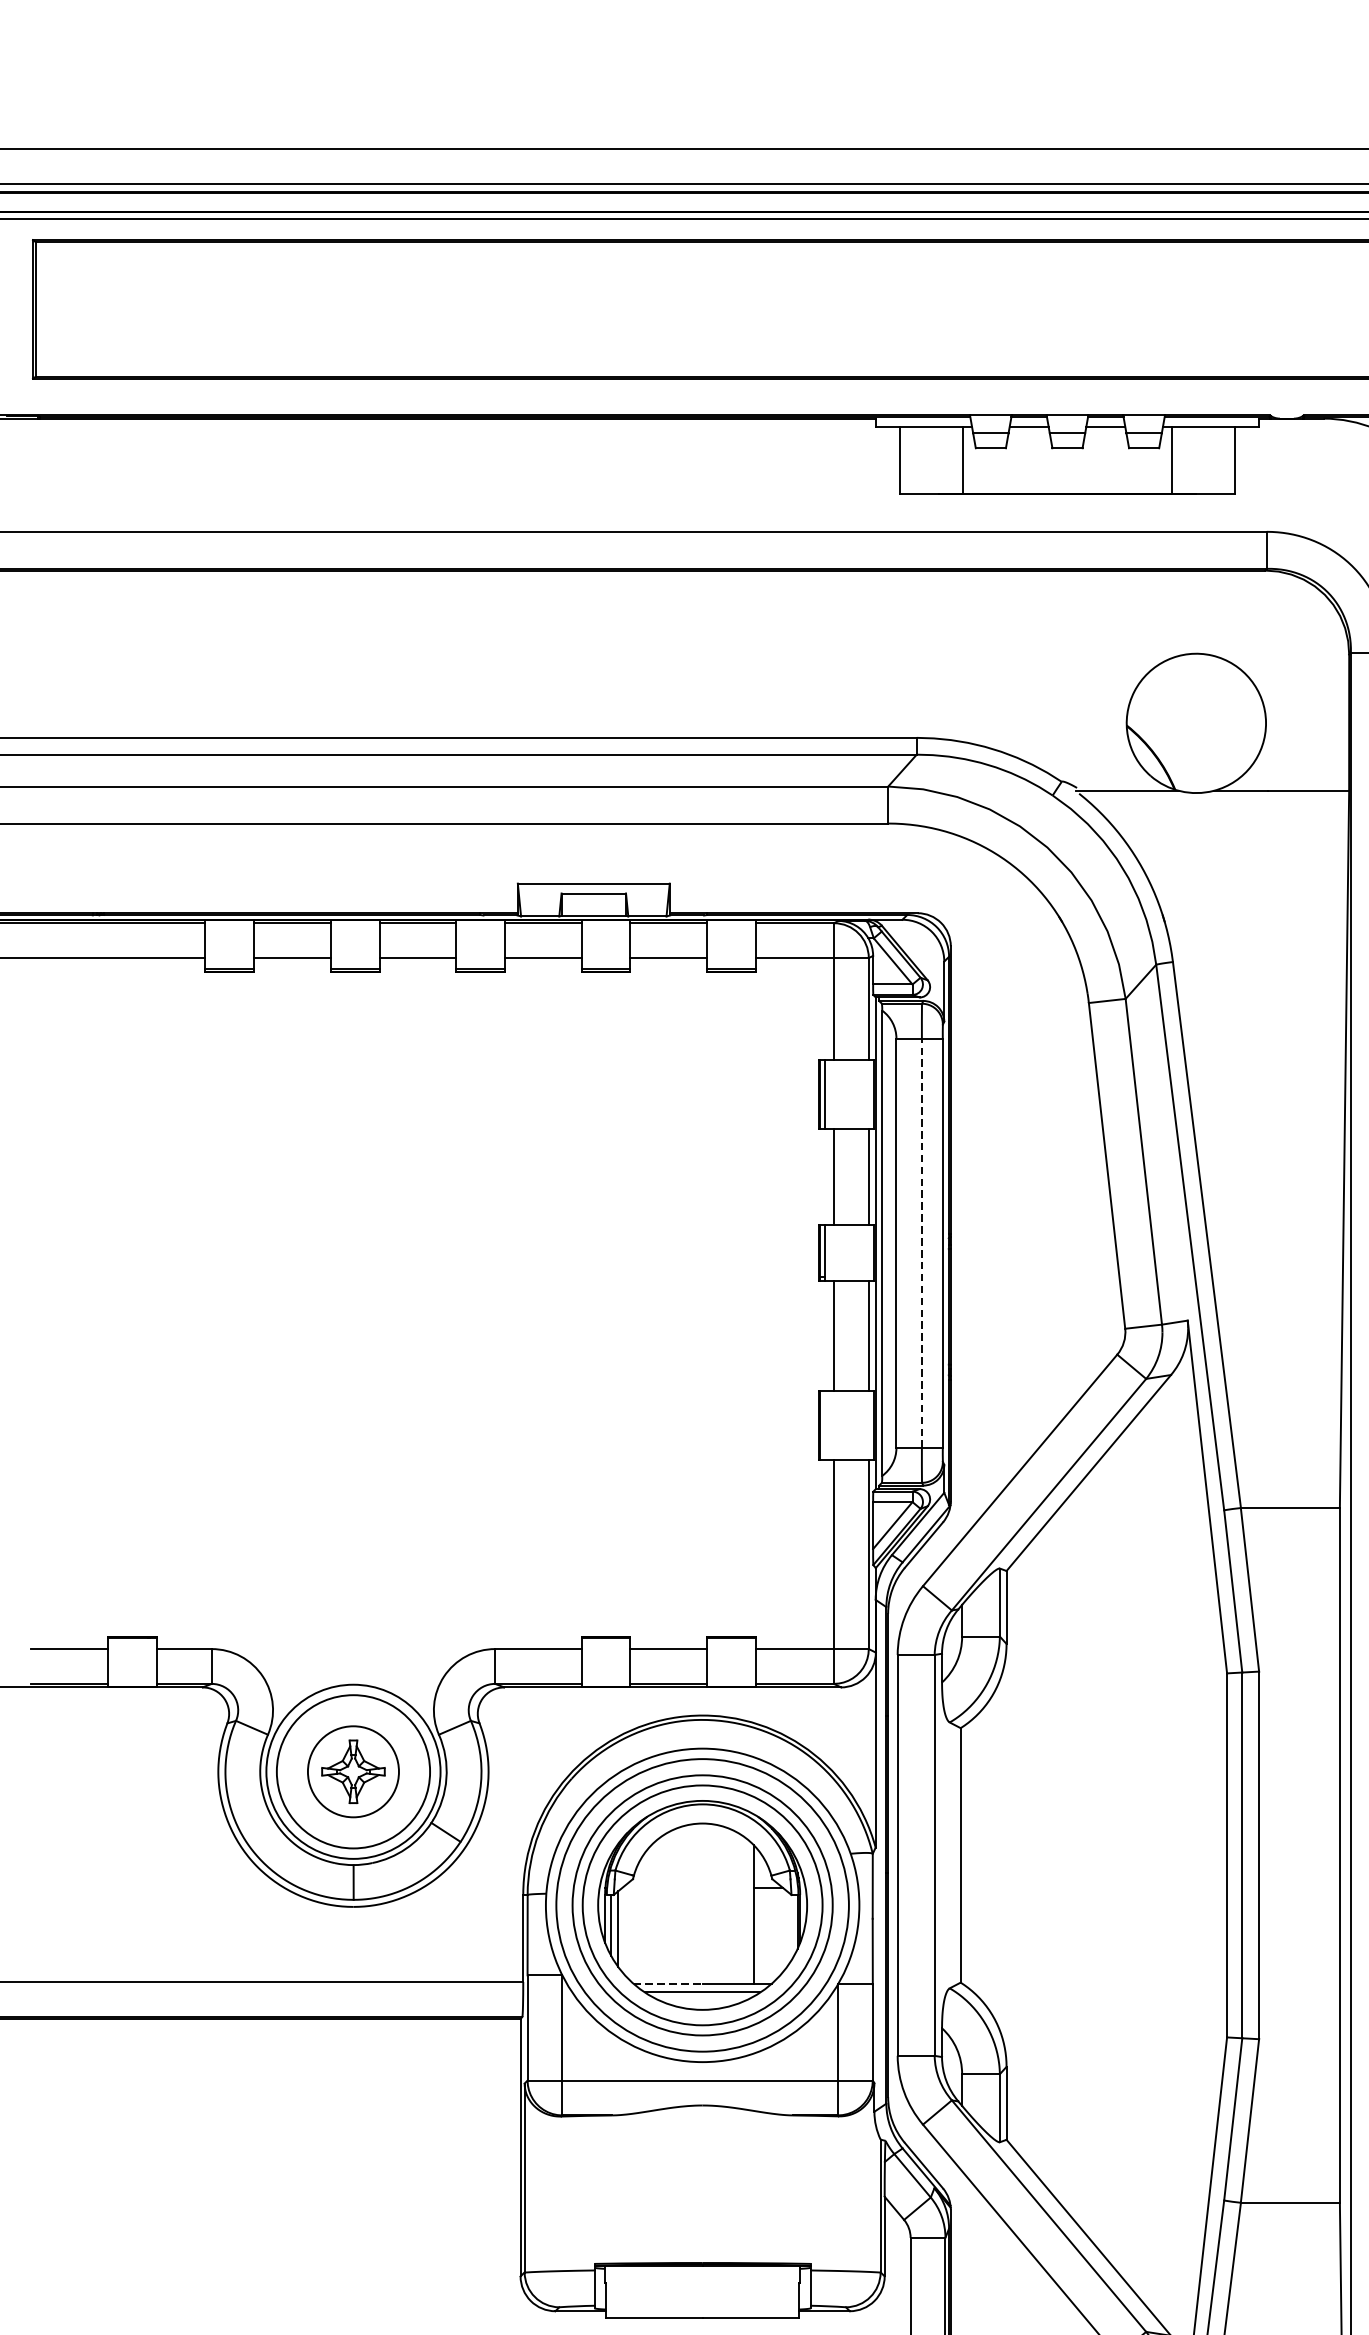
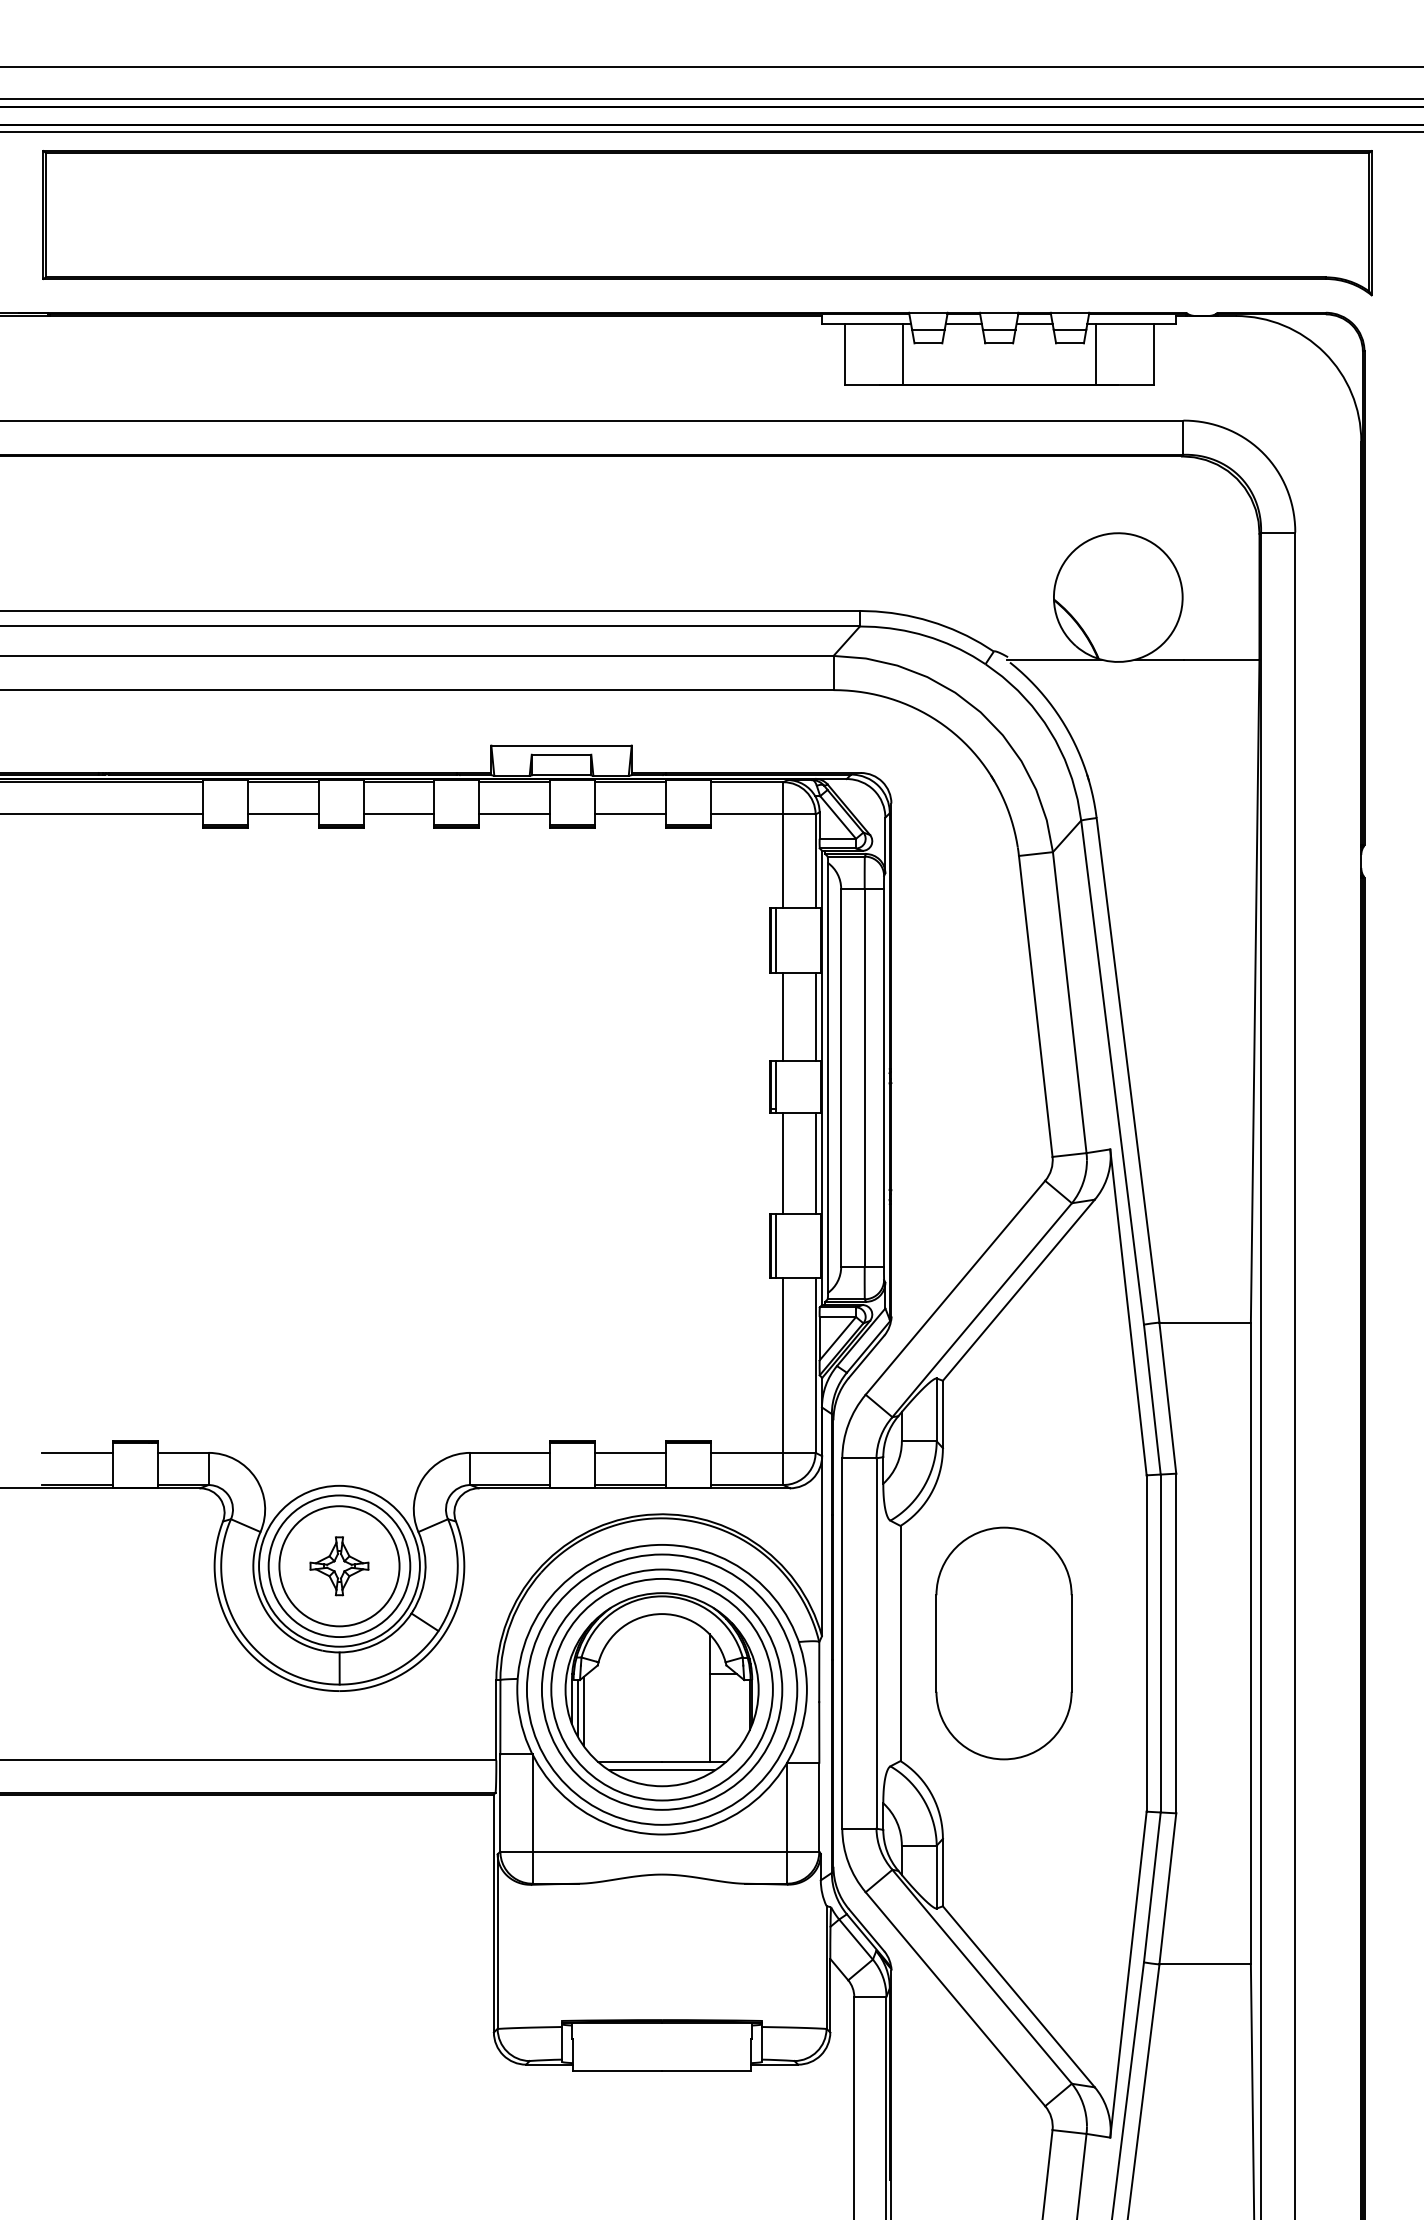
line: (921, 1242) -> (864, 1077), dashed -> solid
line: (825, 1425) -> (775, 1246), added
circle: (353, 1772) -> (339, 1566), size x1.43
part: (1072, 1855) -> (1003, 1643), added
line: (668, 1984) -> (630, 1762), dashed -> solid

